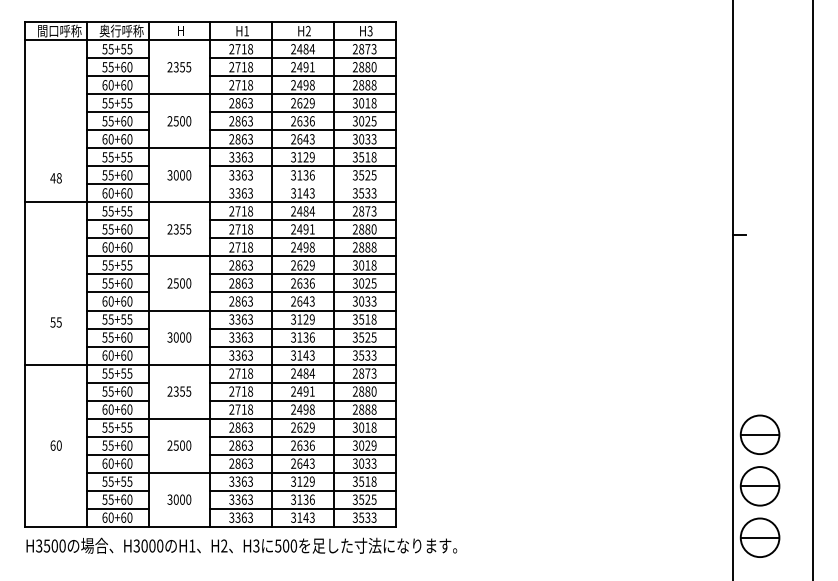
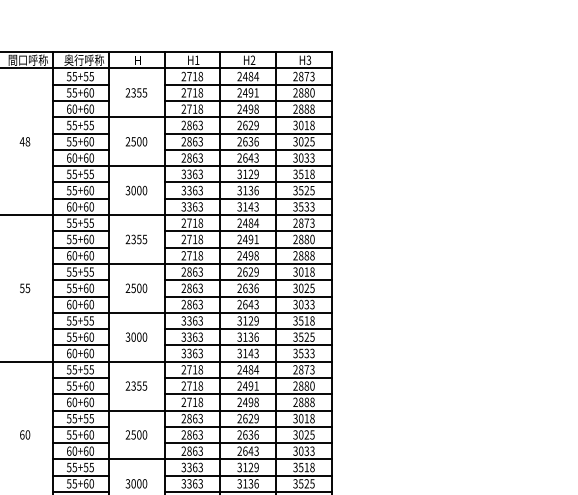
text: (55, 178) -> (24, 141), moved
line: (302, 184) -> (247, 198), added
text: (55, 322) -> (24, 288), moved
text: (373, 445) -> (311, 434), 3029 -> 3025

